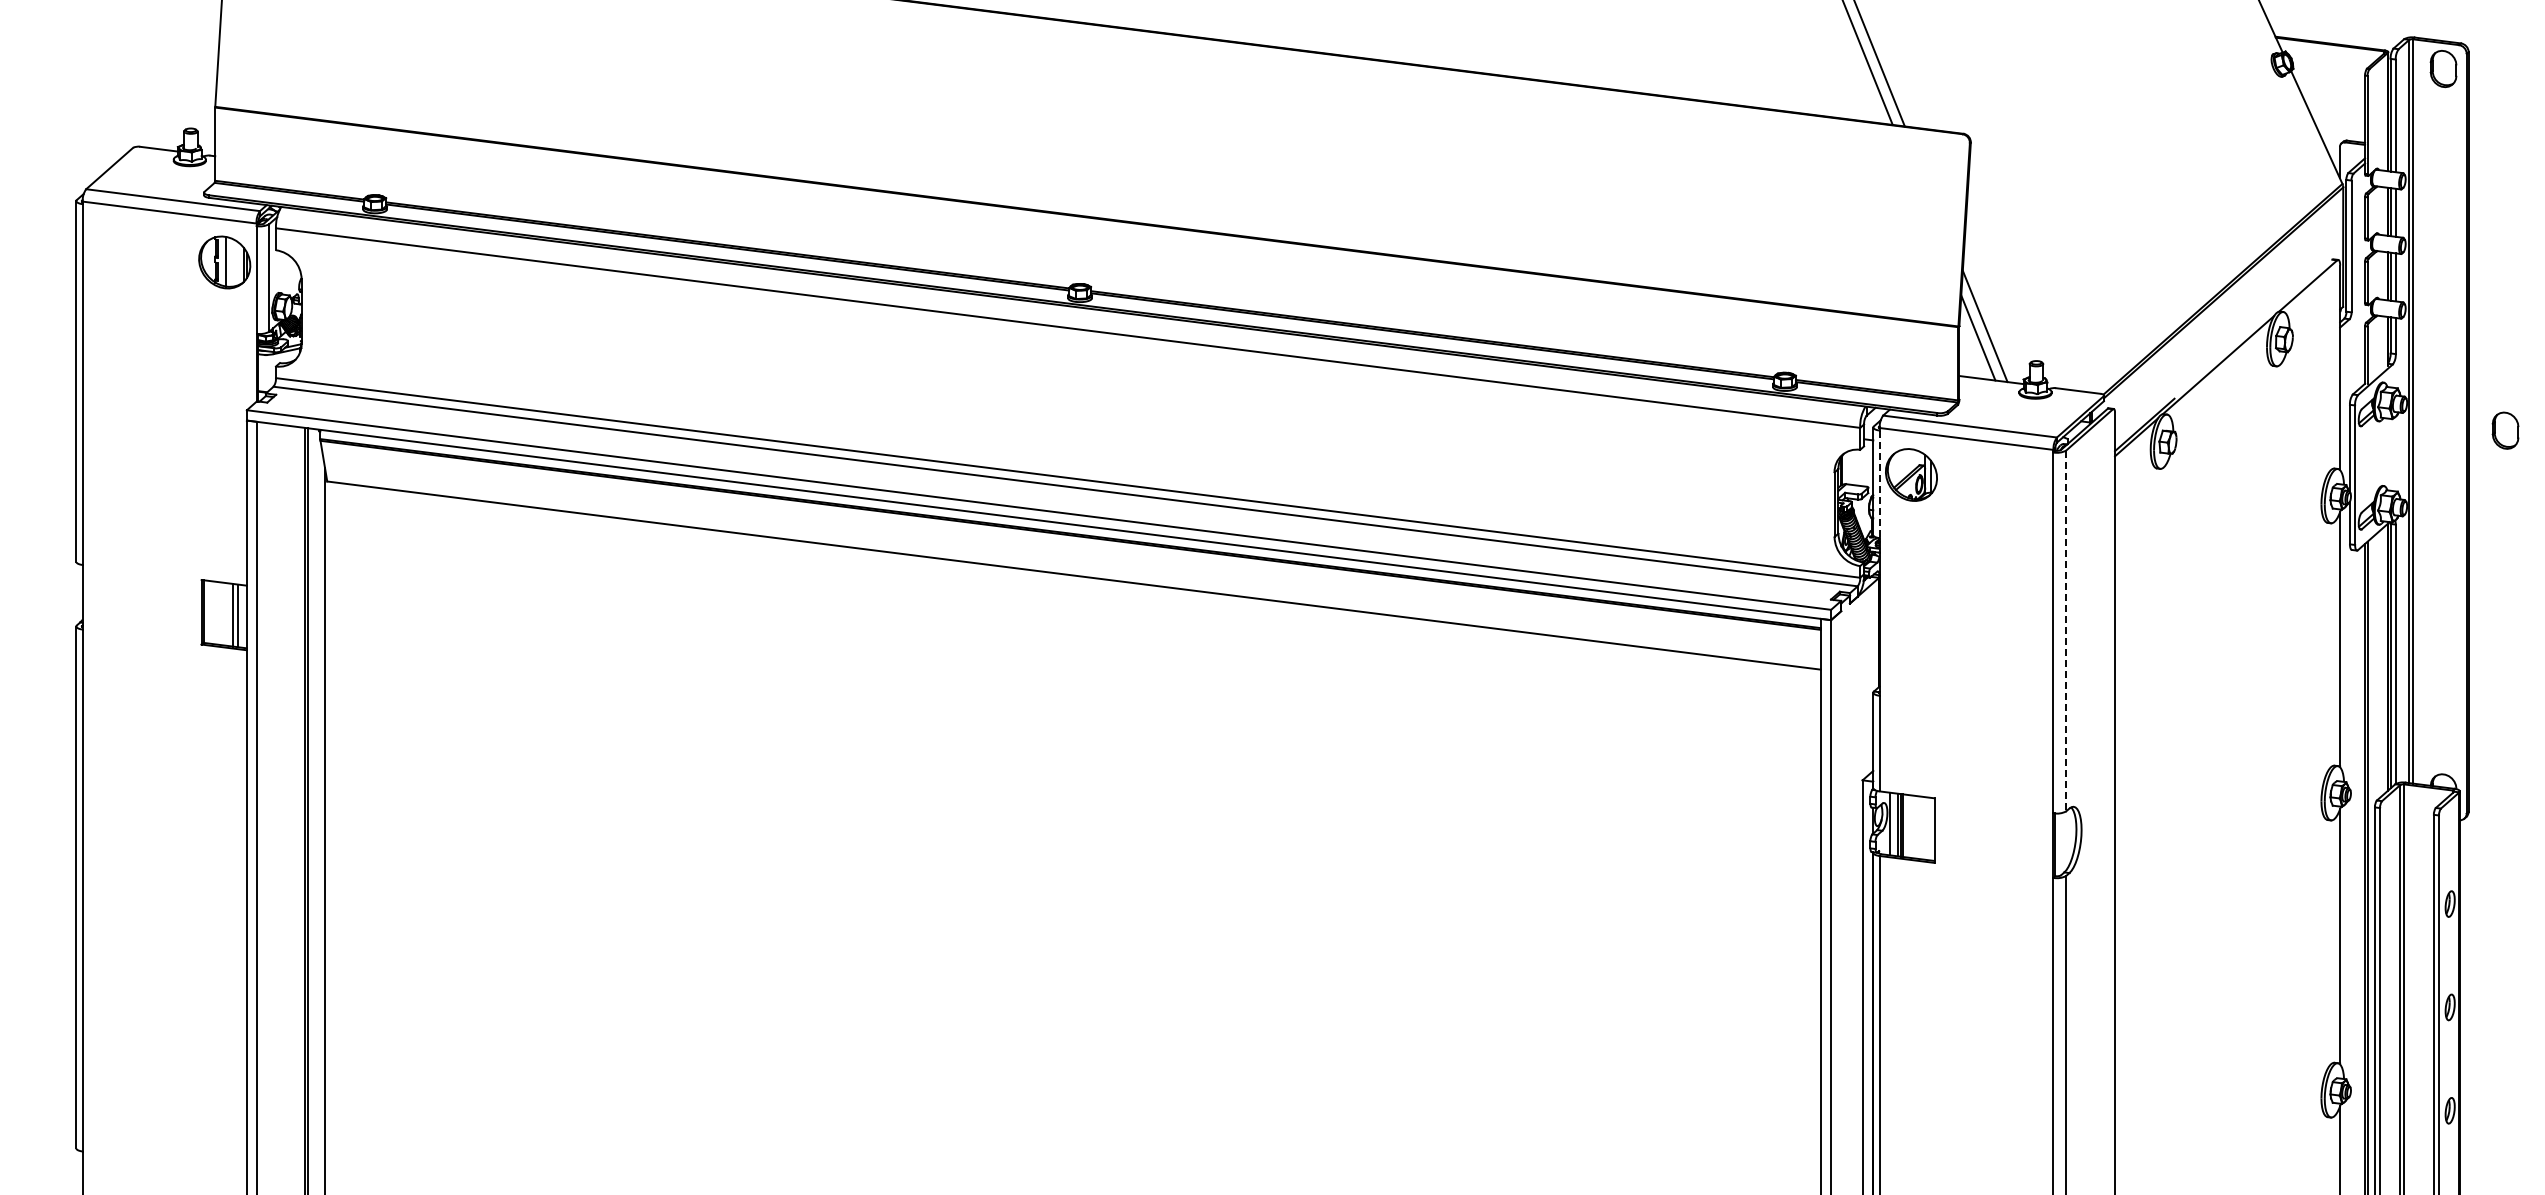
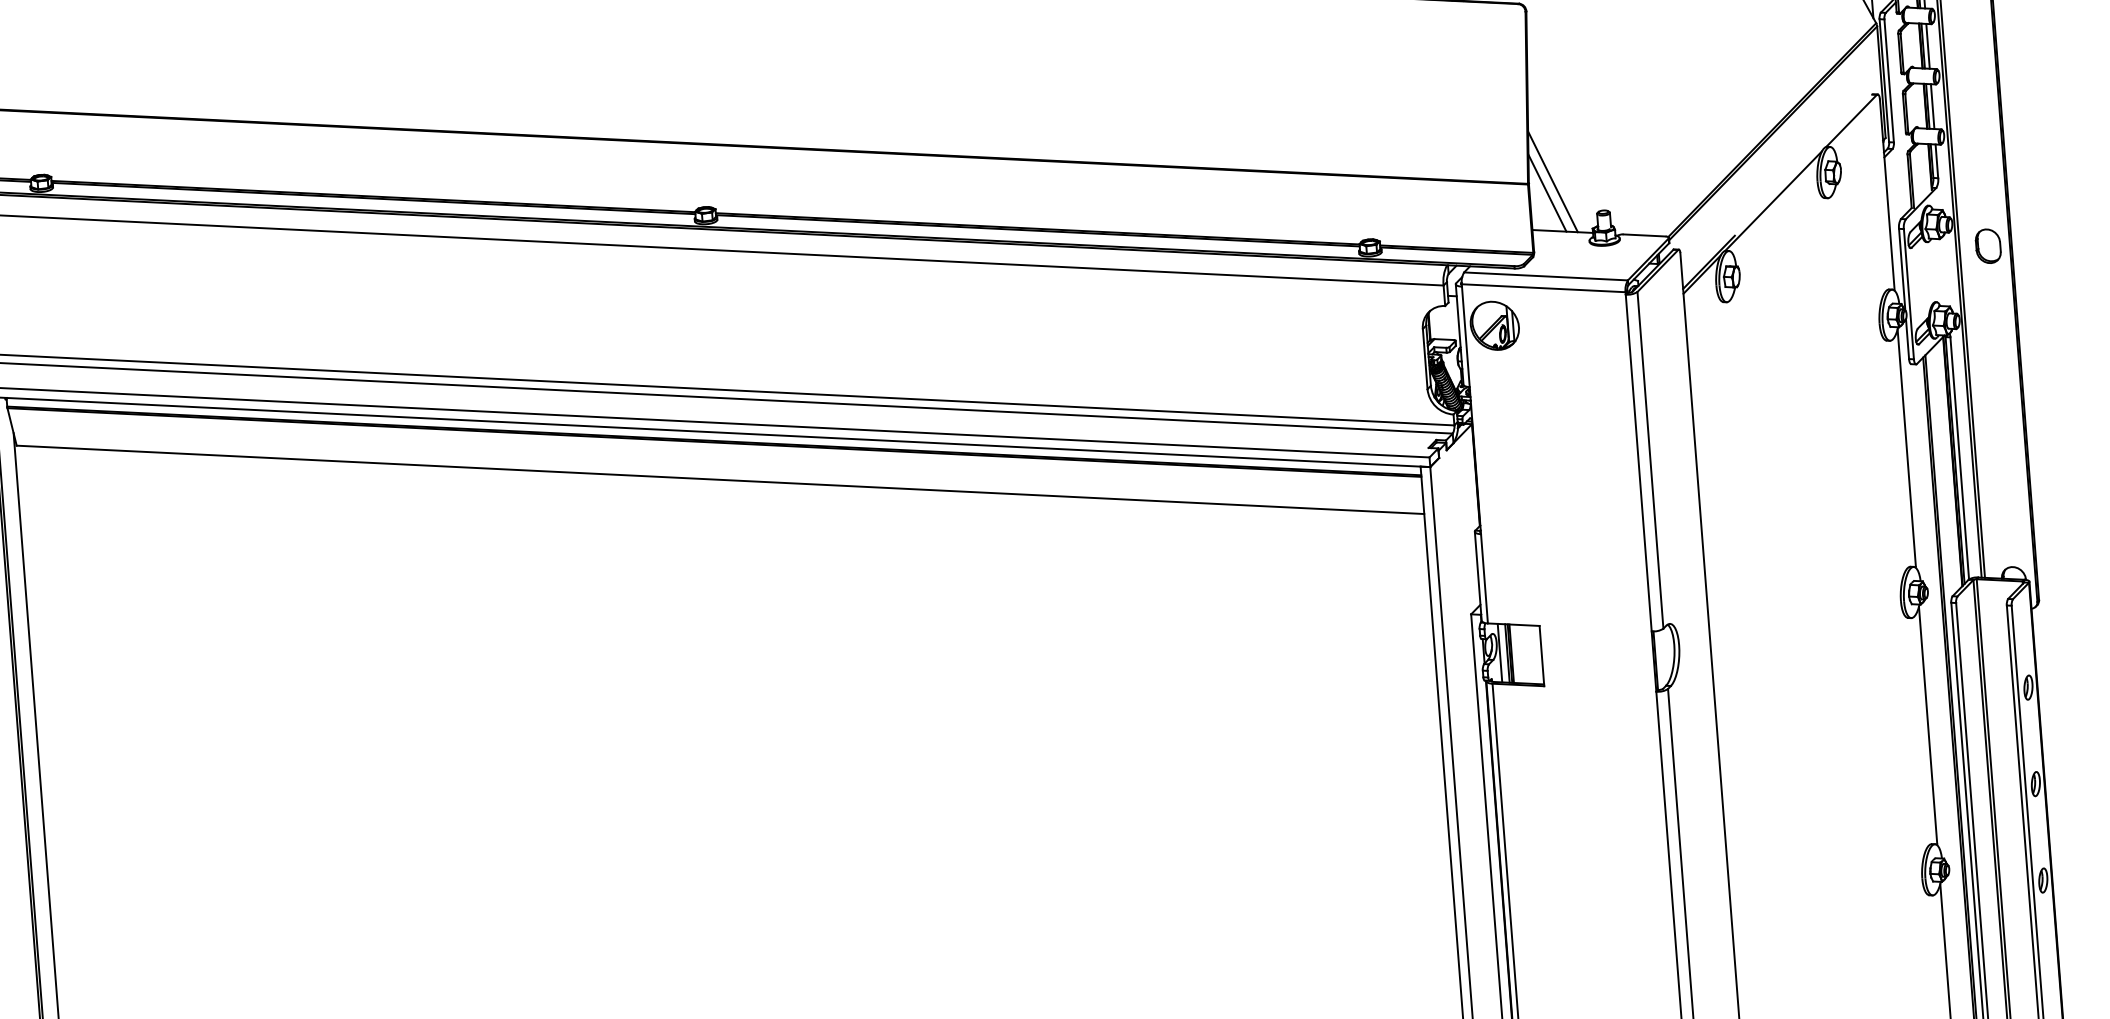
part: (2505, 430) -> (1988, 246), moved
line: (1879, 484) -> (1465, 337), dashed -> solid
line: (2066, 631) -> (1650, 460), dashed -> solid

